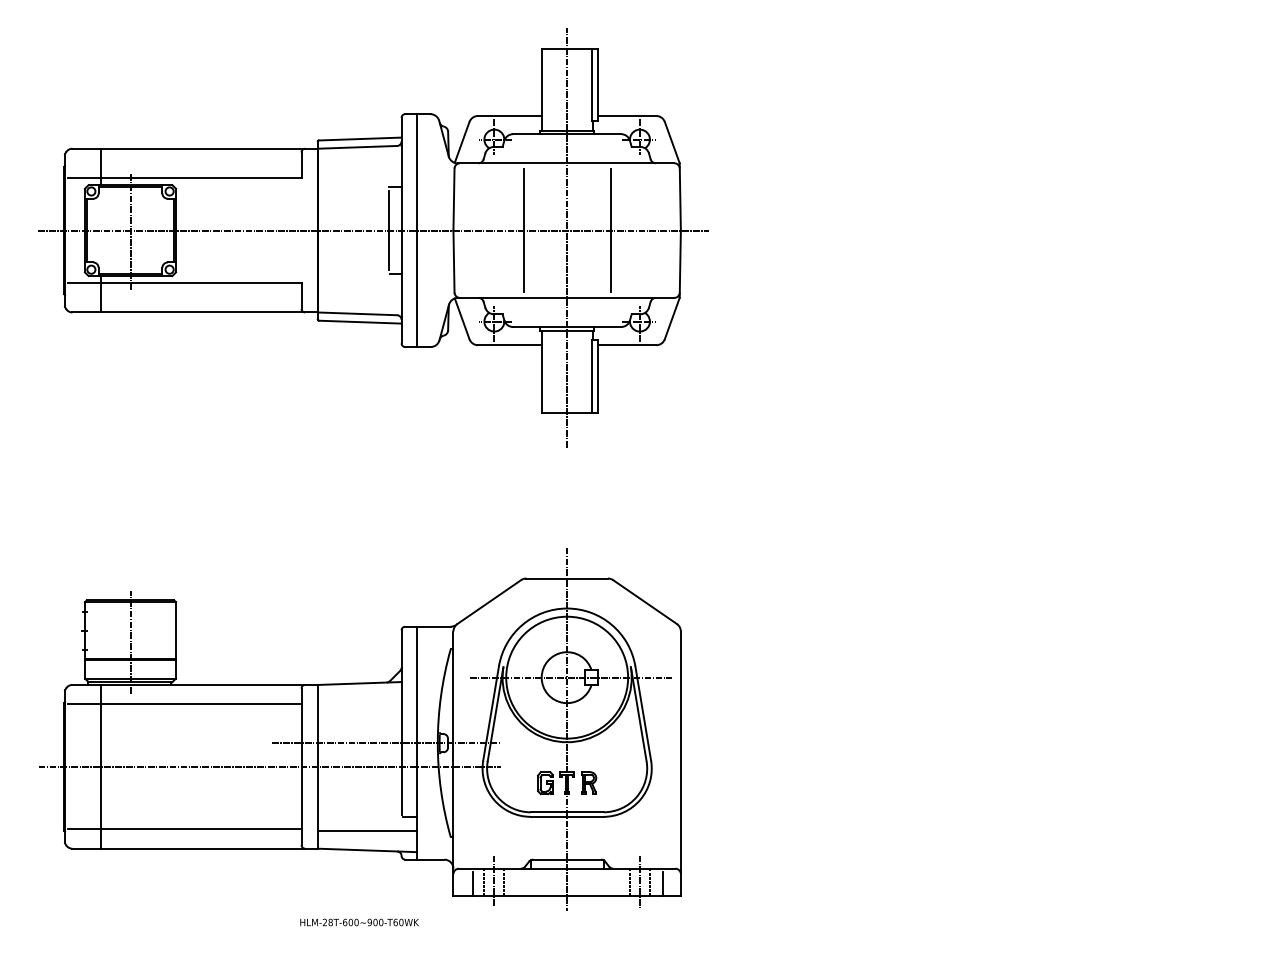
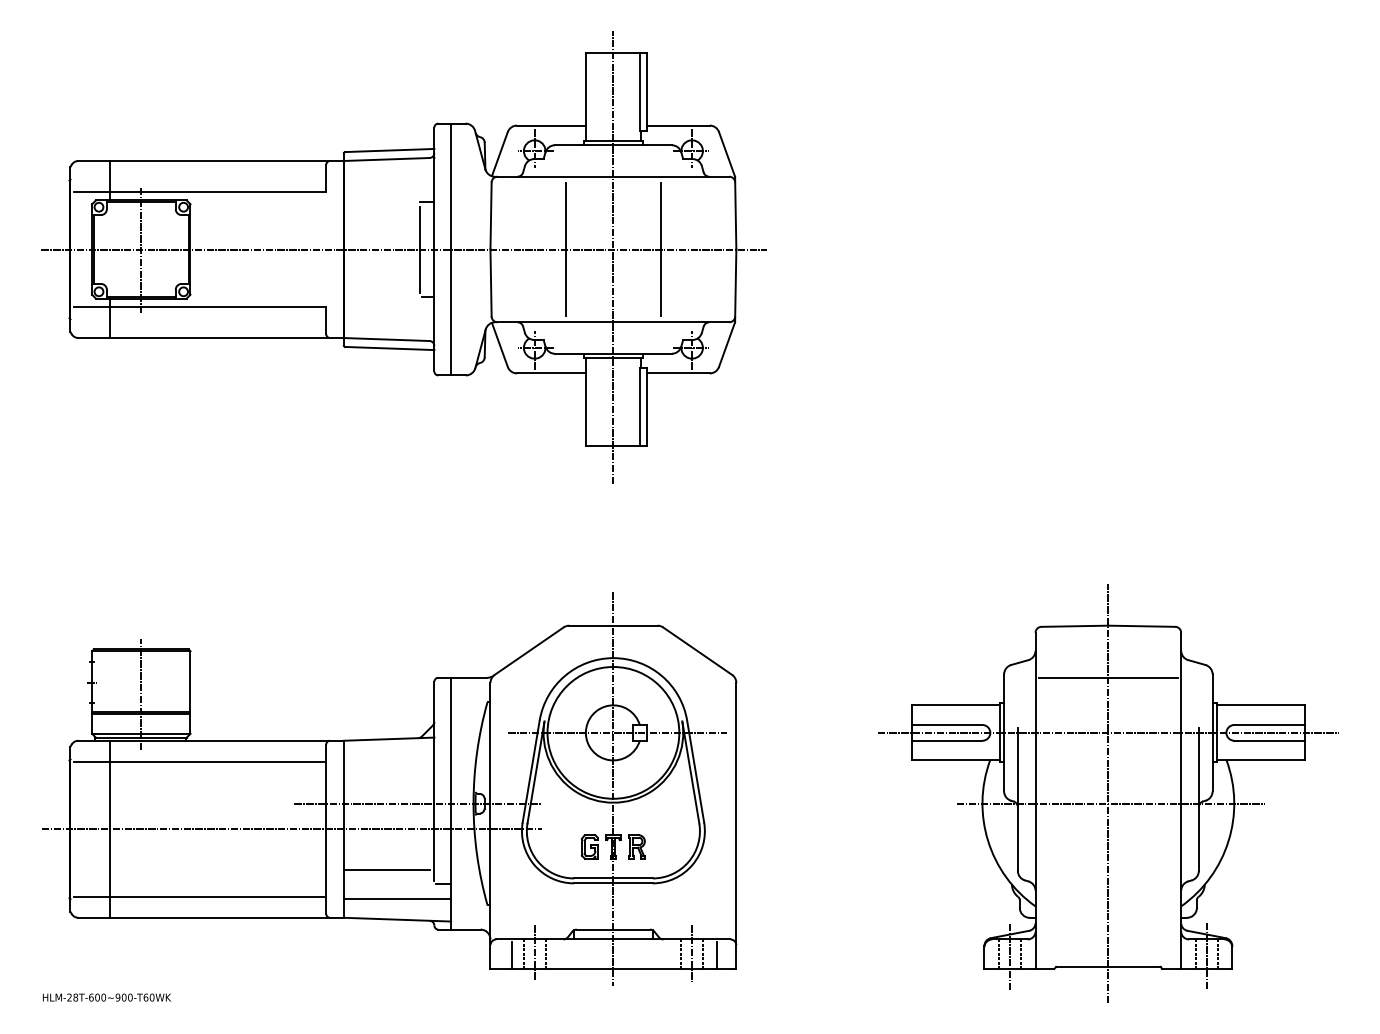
part: (1025, 733) -> (1108, 793), added
line: (357, 804) -> (386, 869), added
text: (359, 922) -> (106, 997), moved

